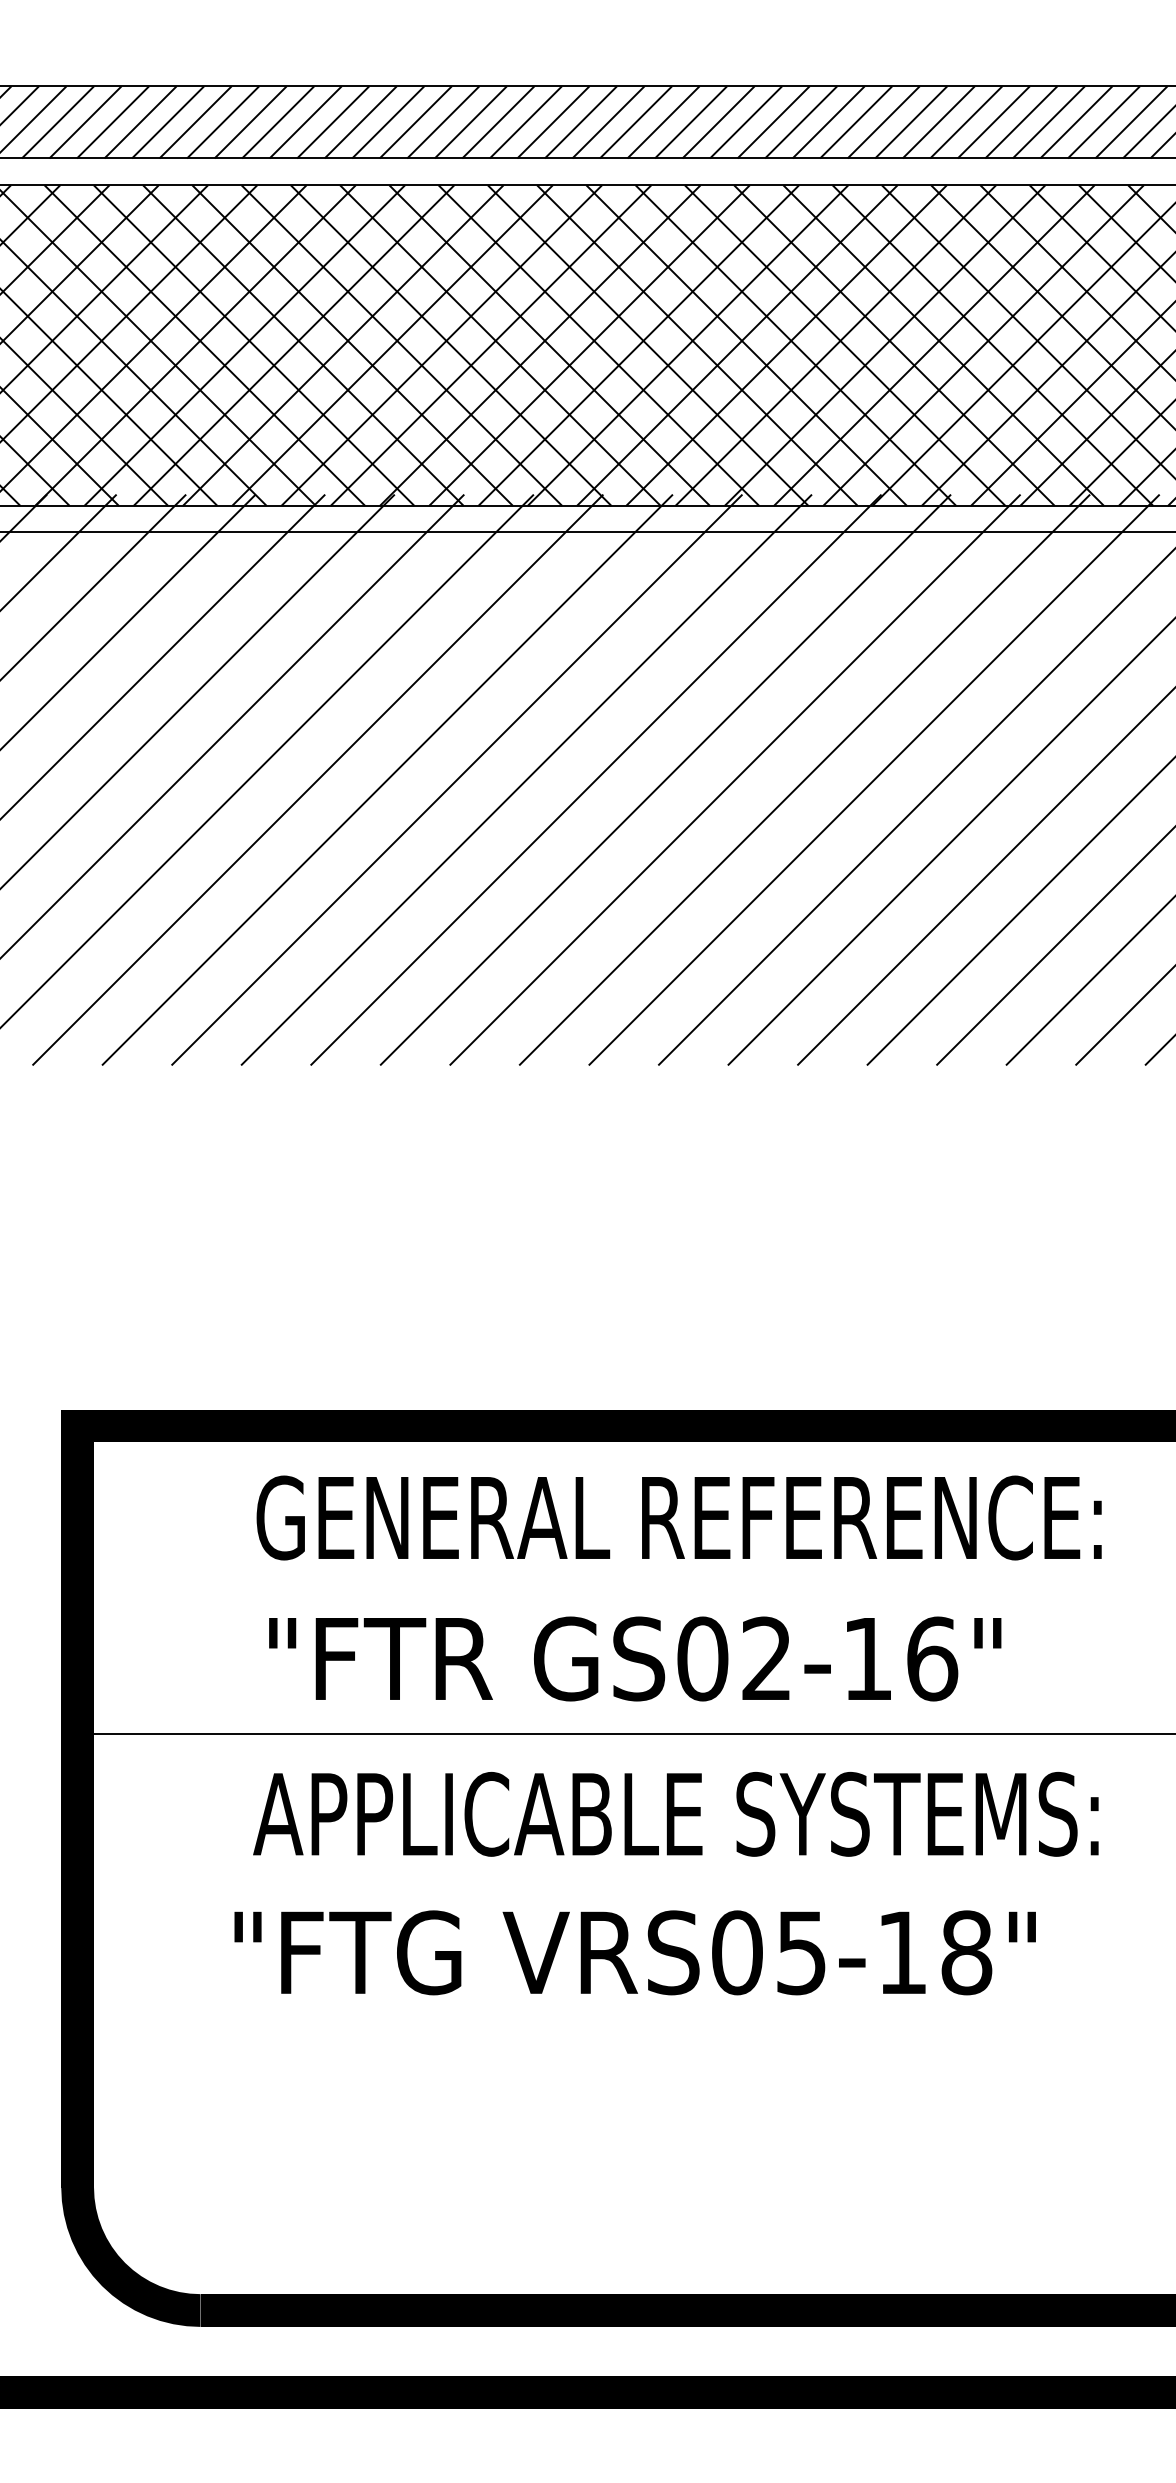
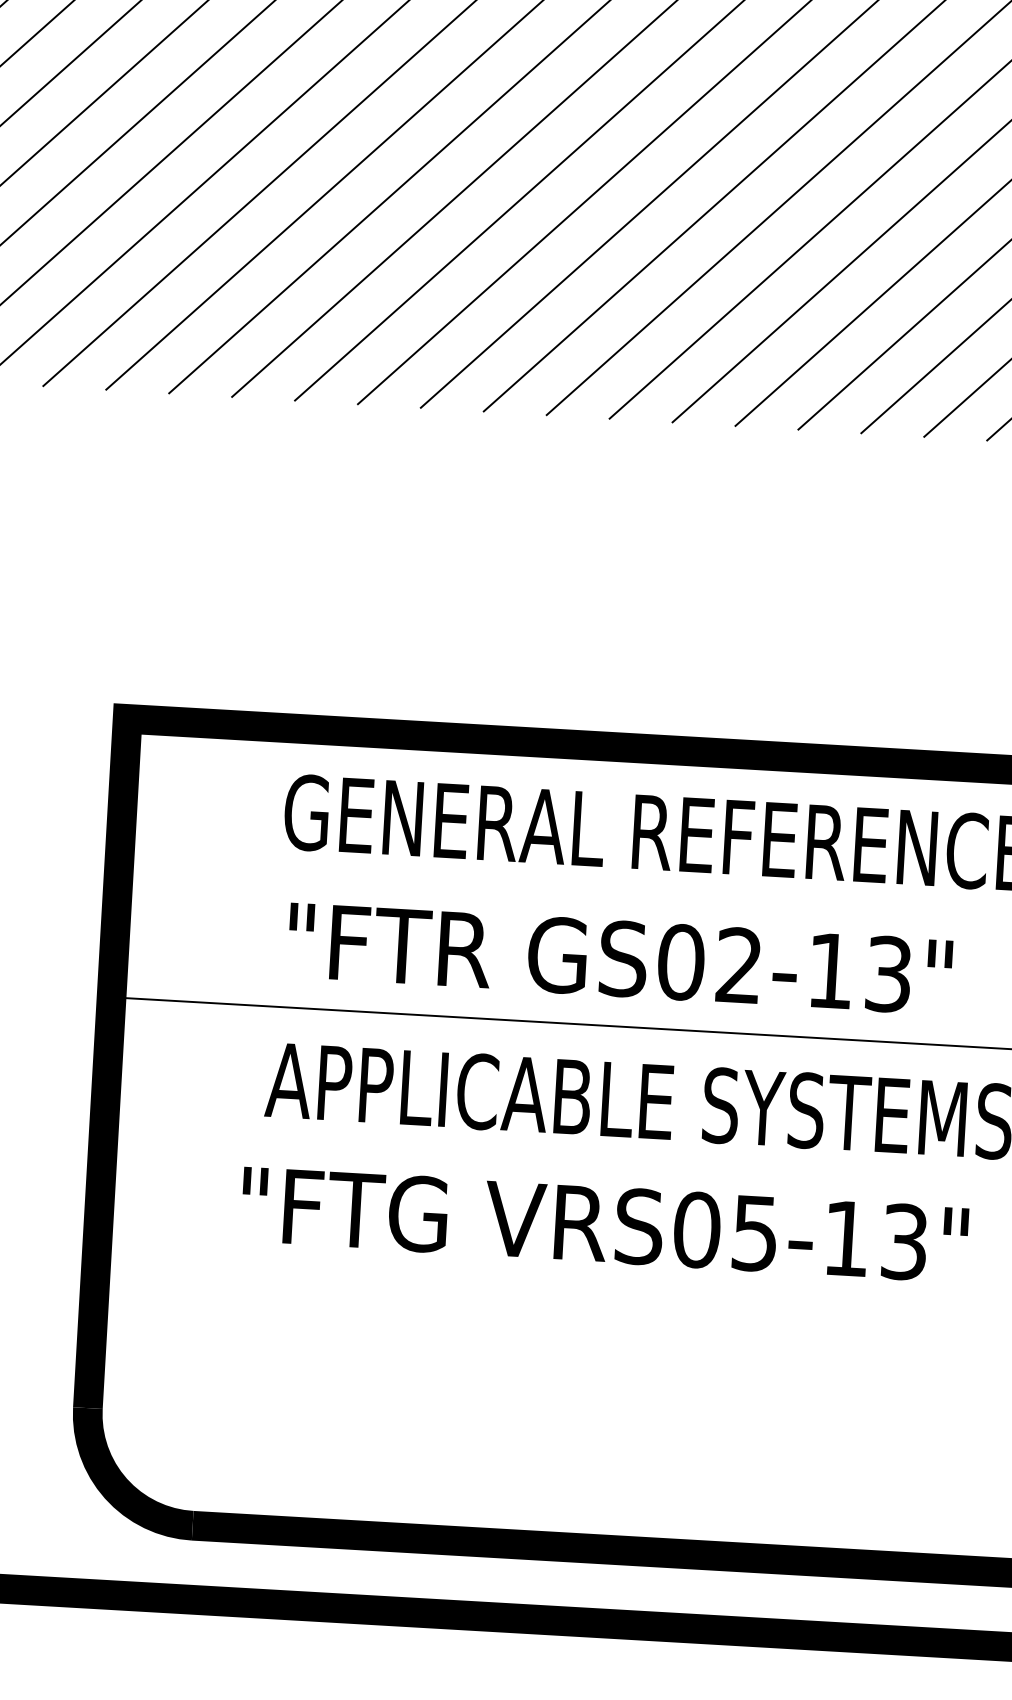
text: (932, 1658) -> (889, 973), GS02-16" -> GS02-13"
text: (966, 1952) -> (904, 1241), VRS05-18" -> VRS05-13"

